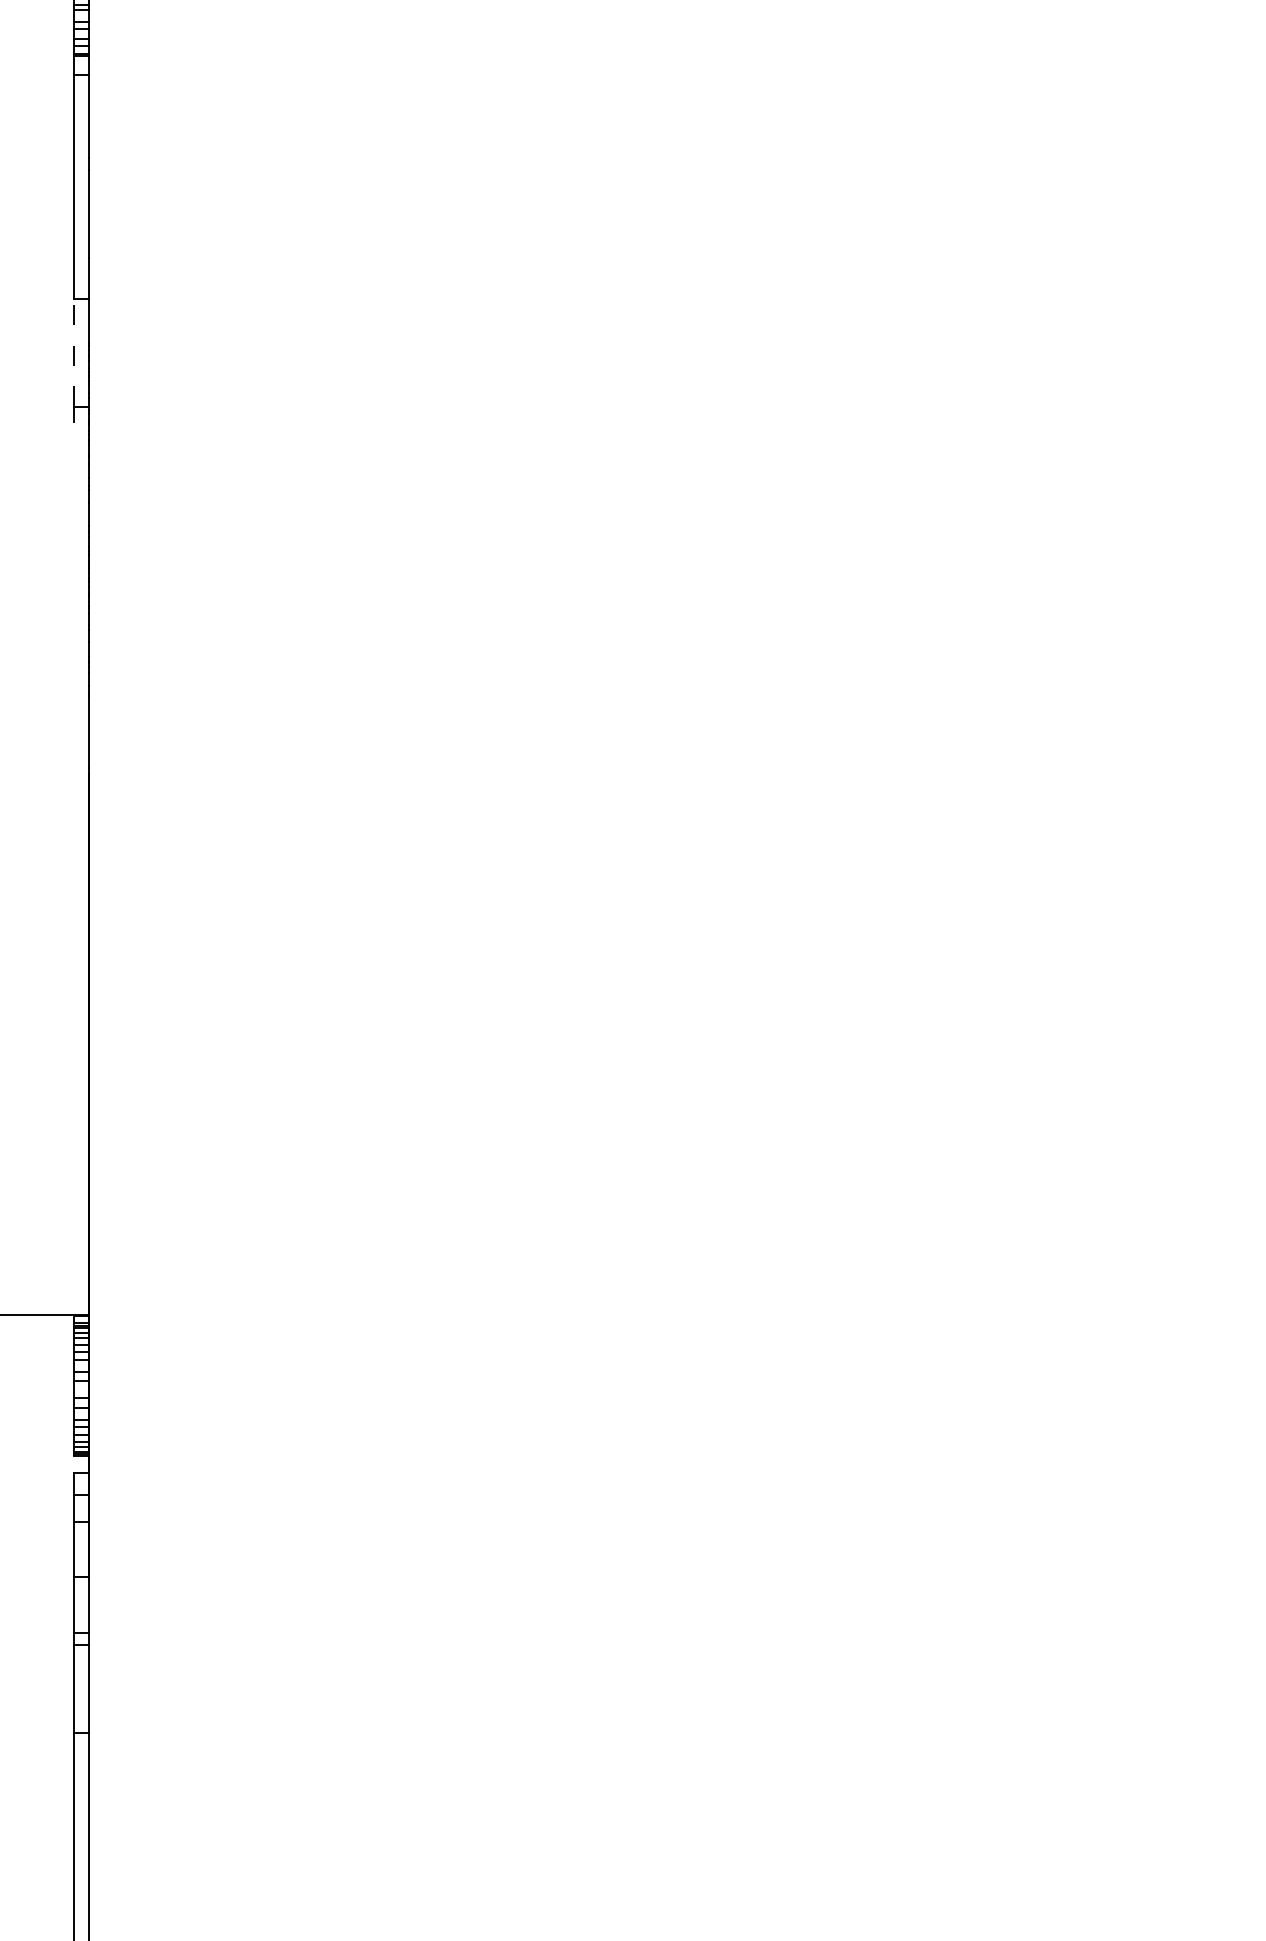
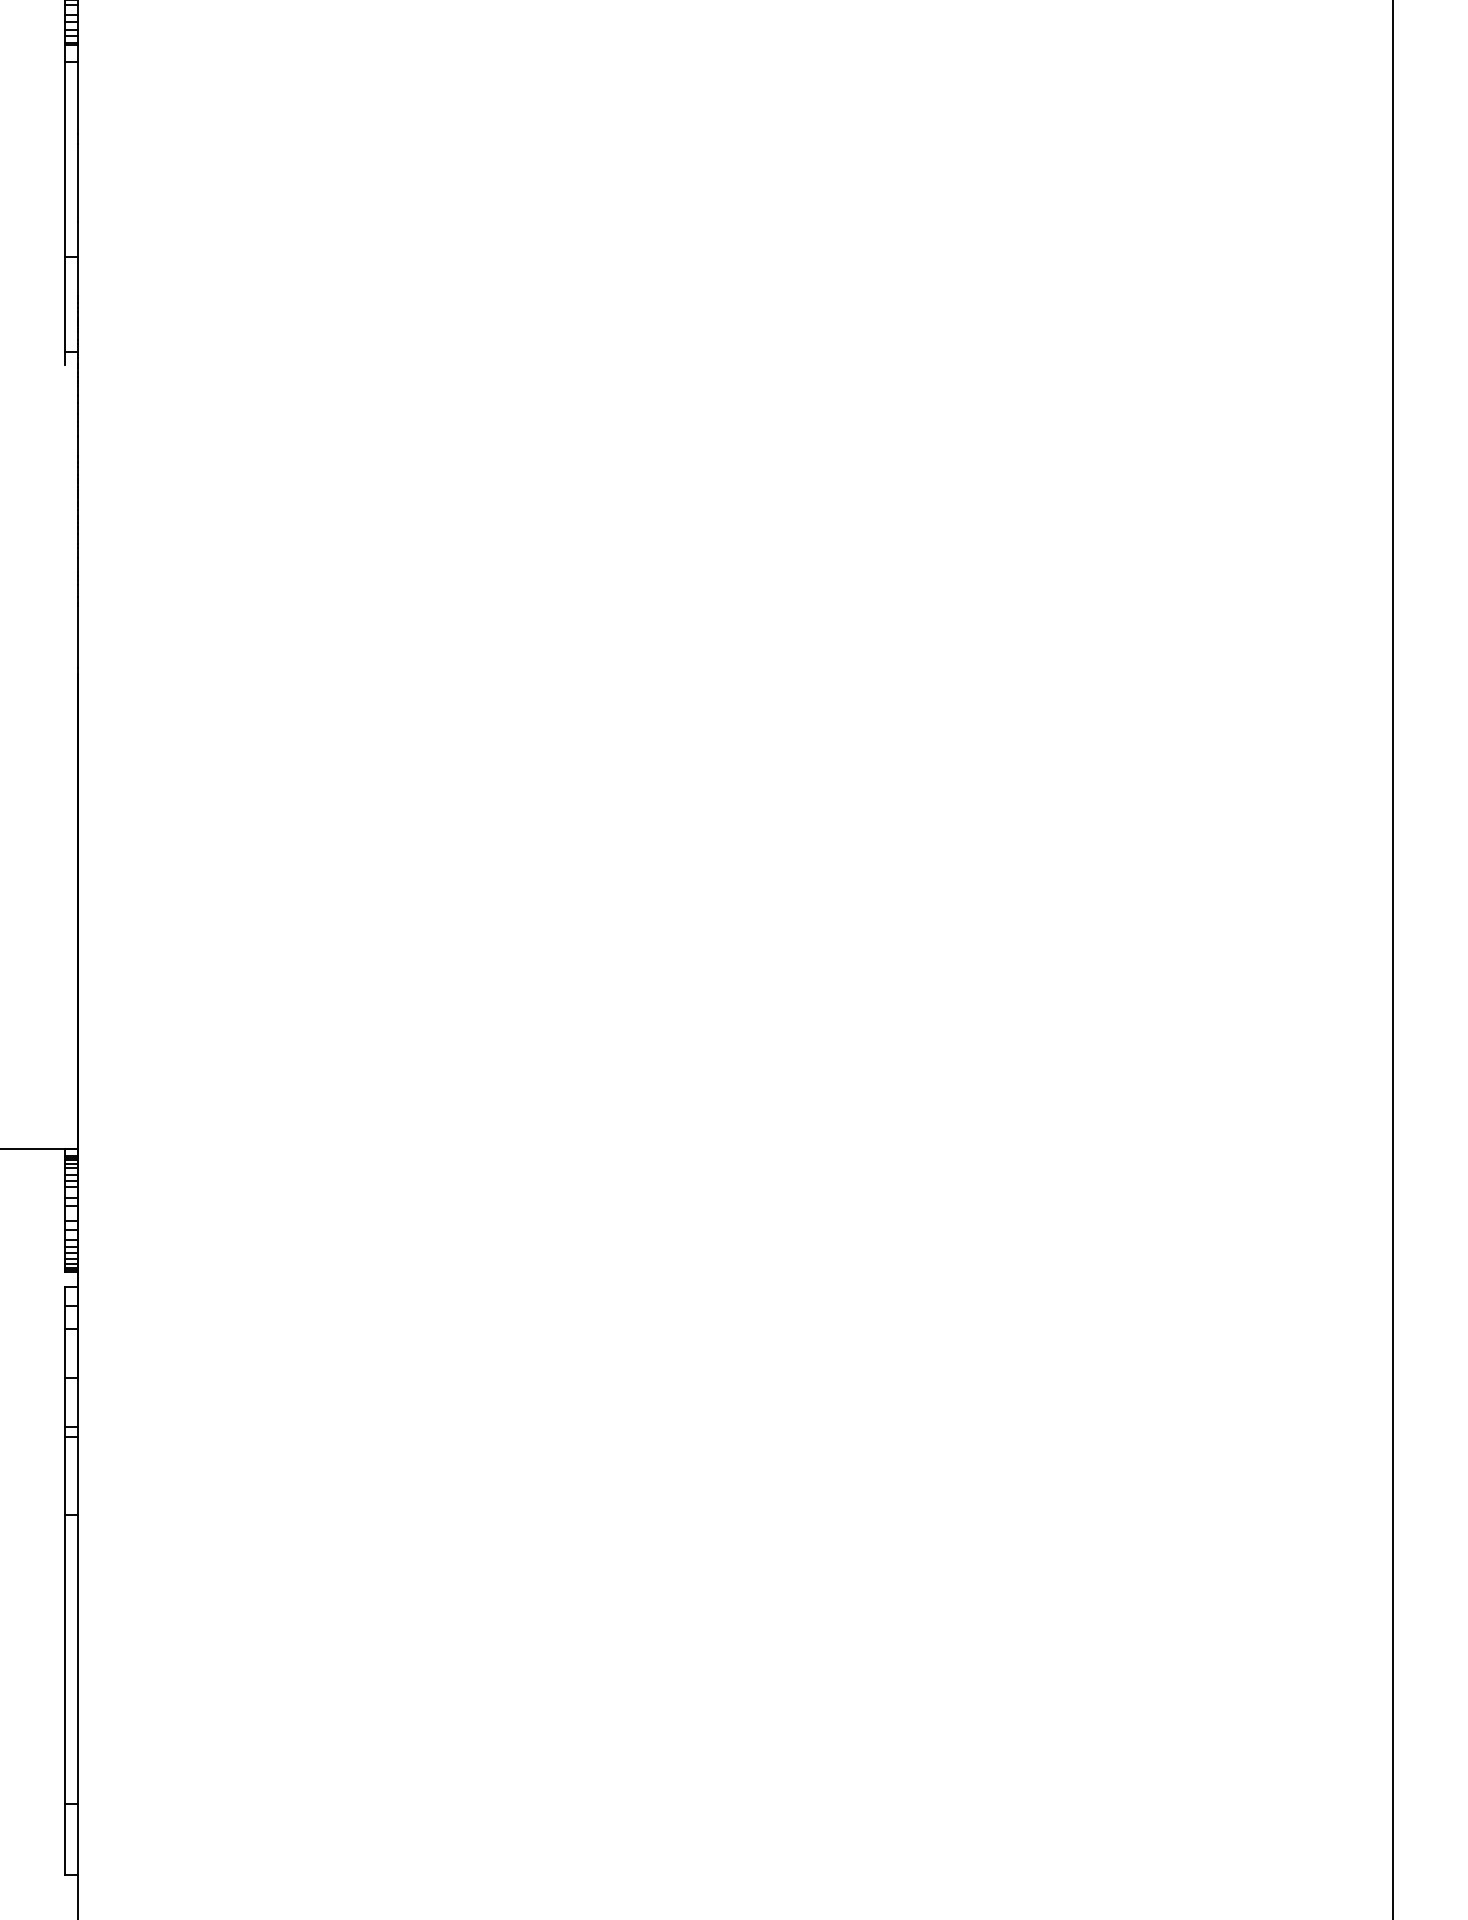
line: (73, 352) -> (64, 304), dashed -> solid

